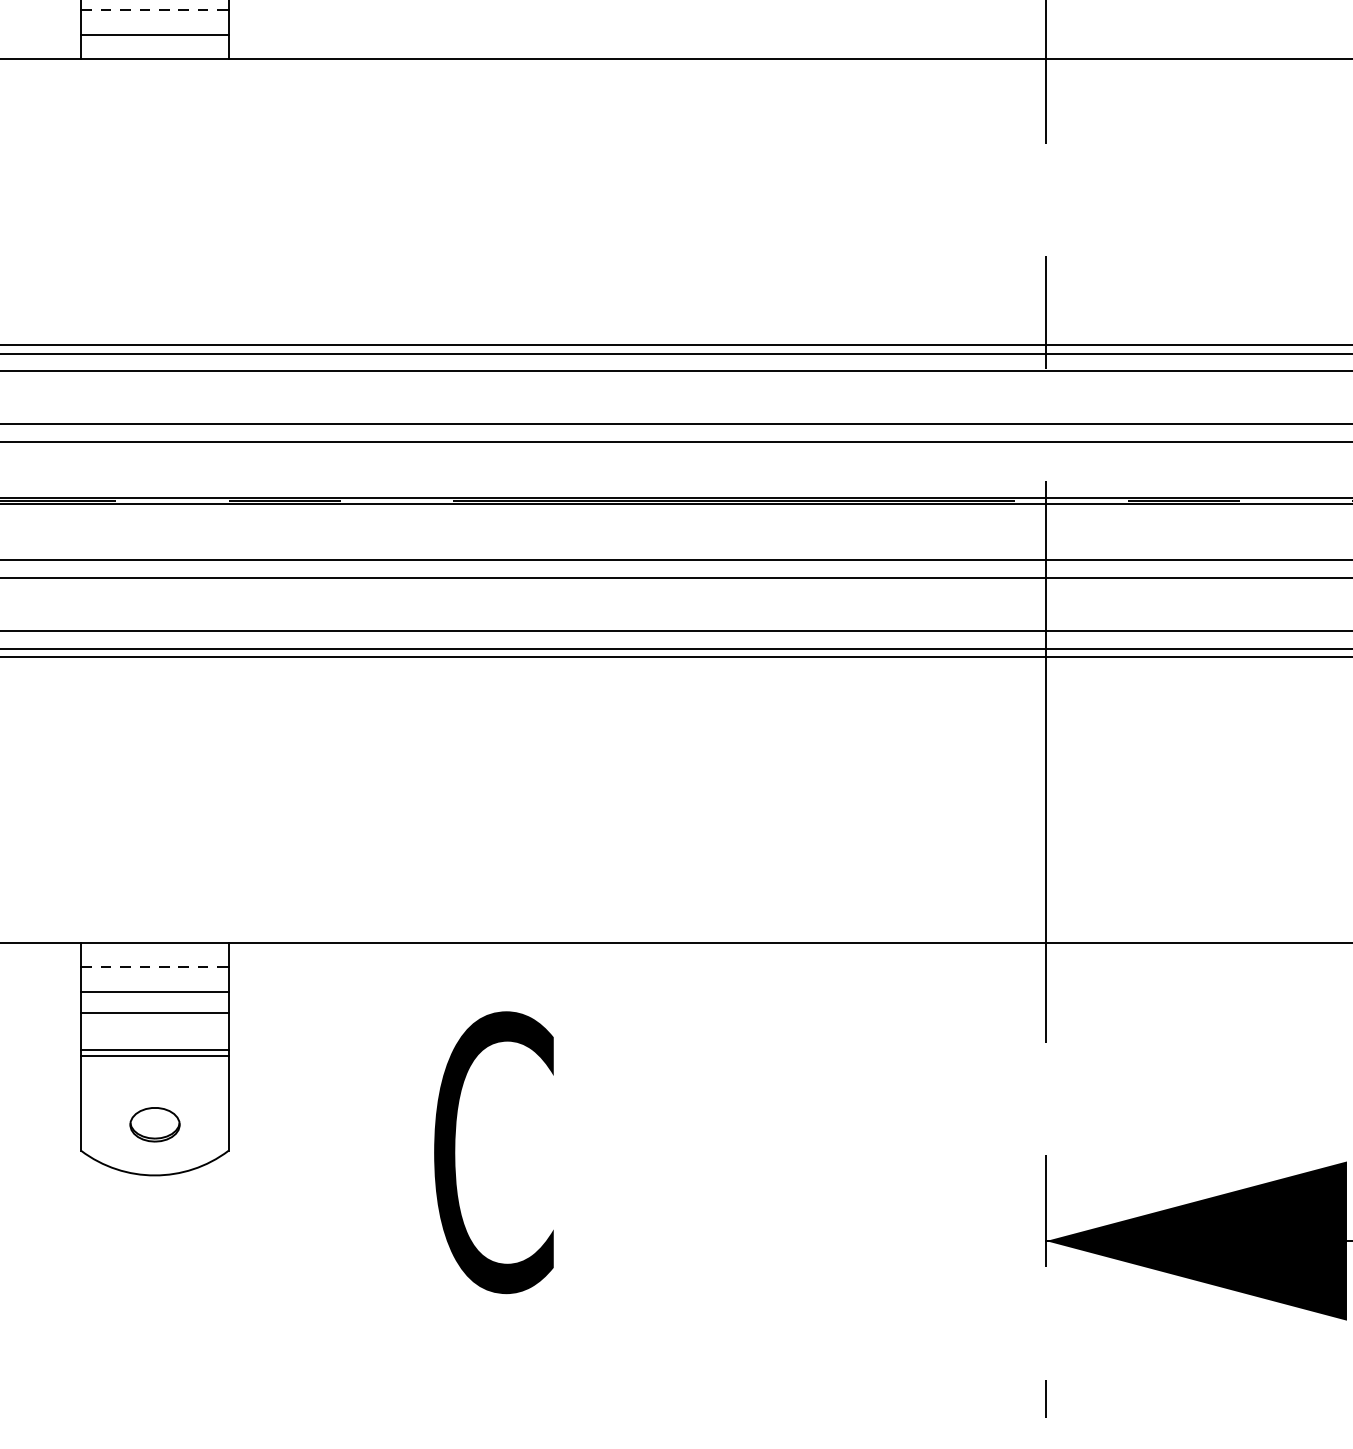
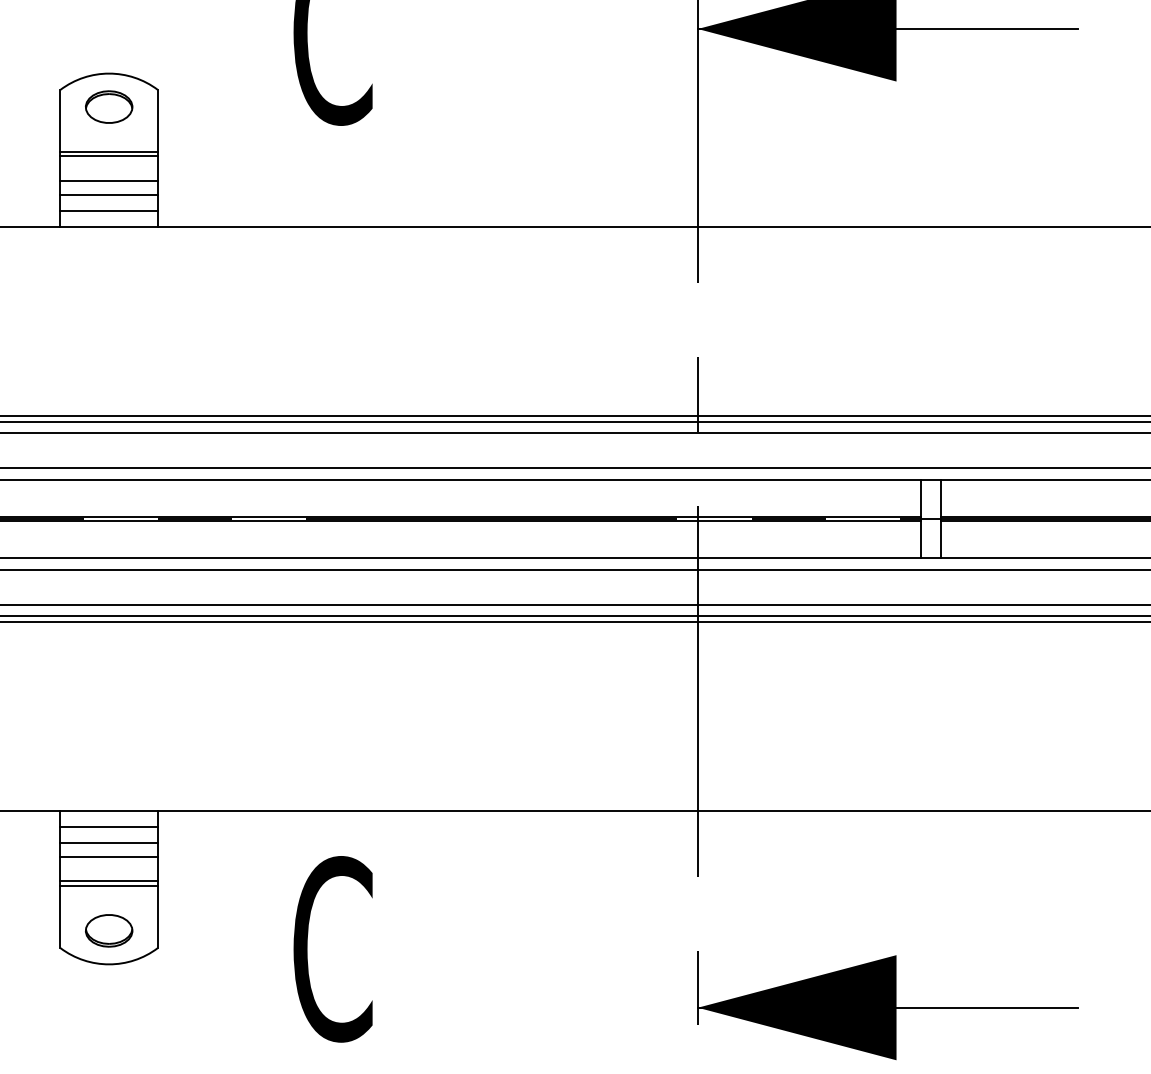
line: (155, 9) -> (109, 194), dashed -> solid
line: (155, 968) -> (109, 827), dashed -> solid
part: (155, 1124) -> (109, 930), size x1.43

